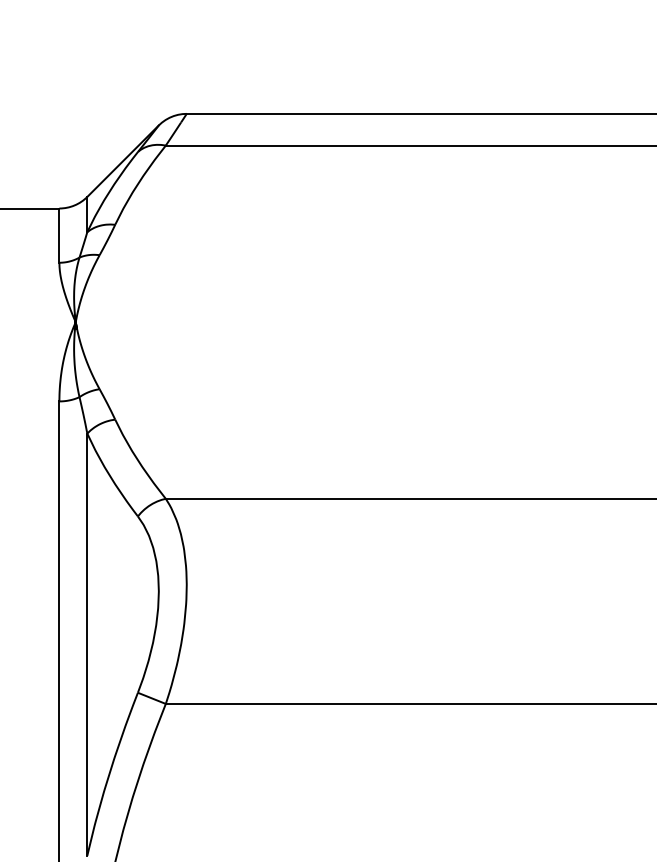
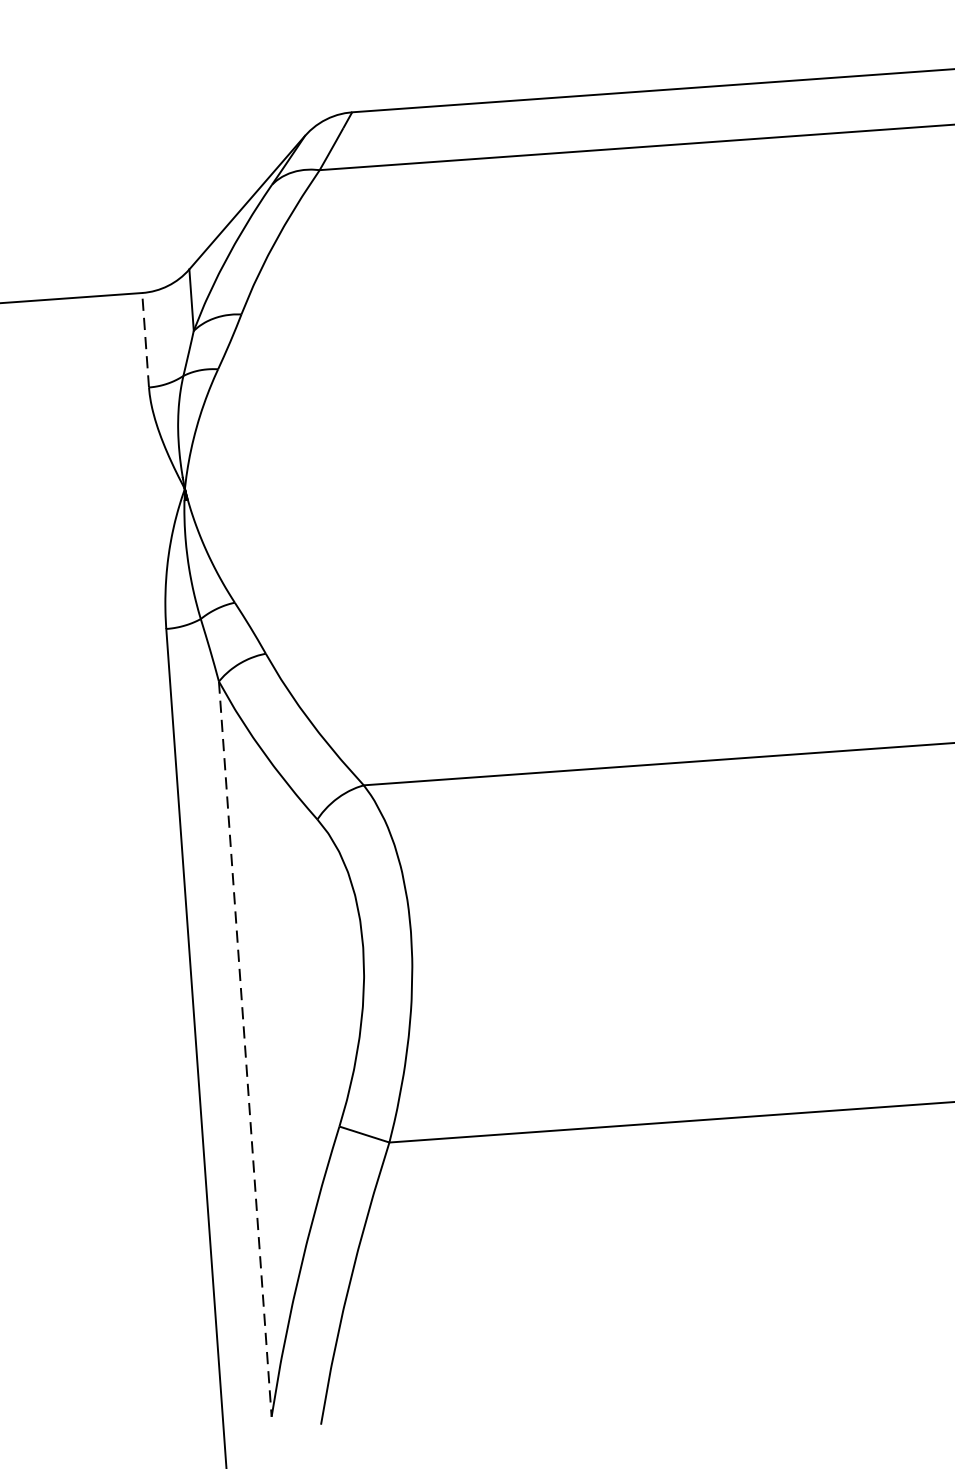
line: (59, 235) -> (145, 340), solid -> dashed
line: (87, 645) -> (245, 1050), solid -> dashed

